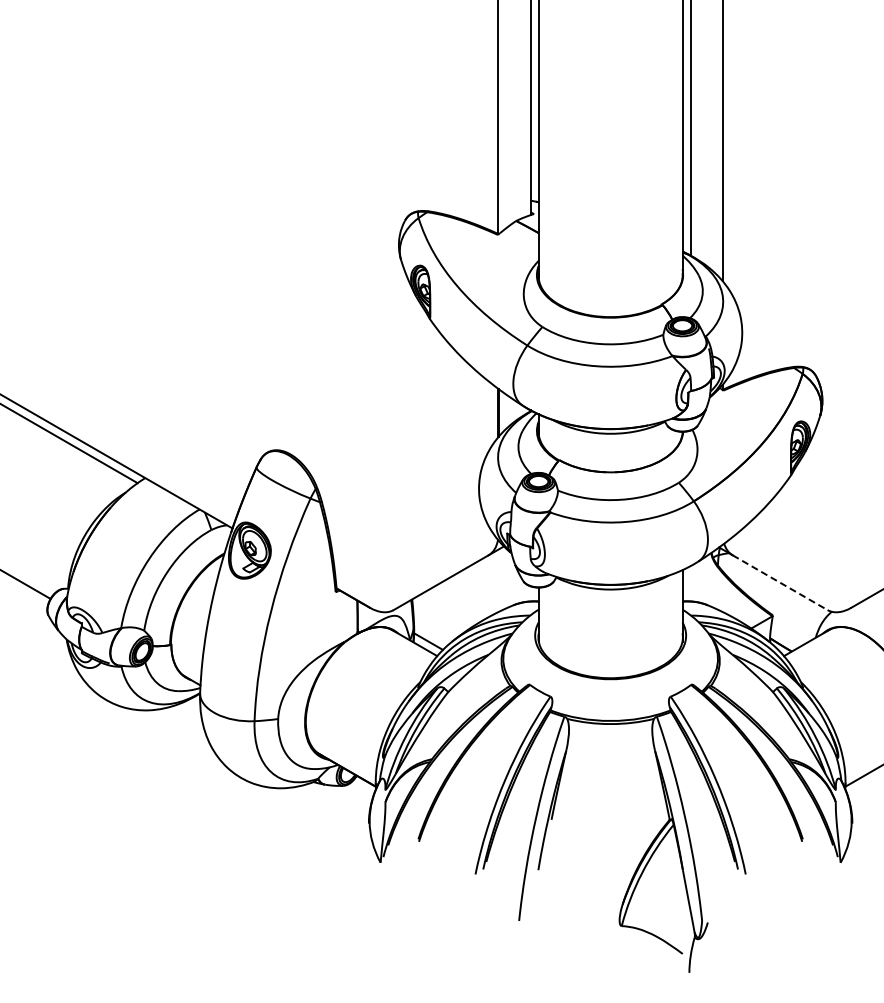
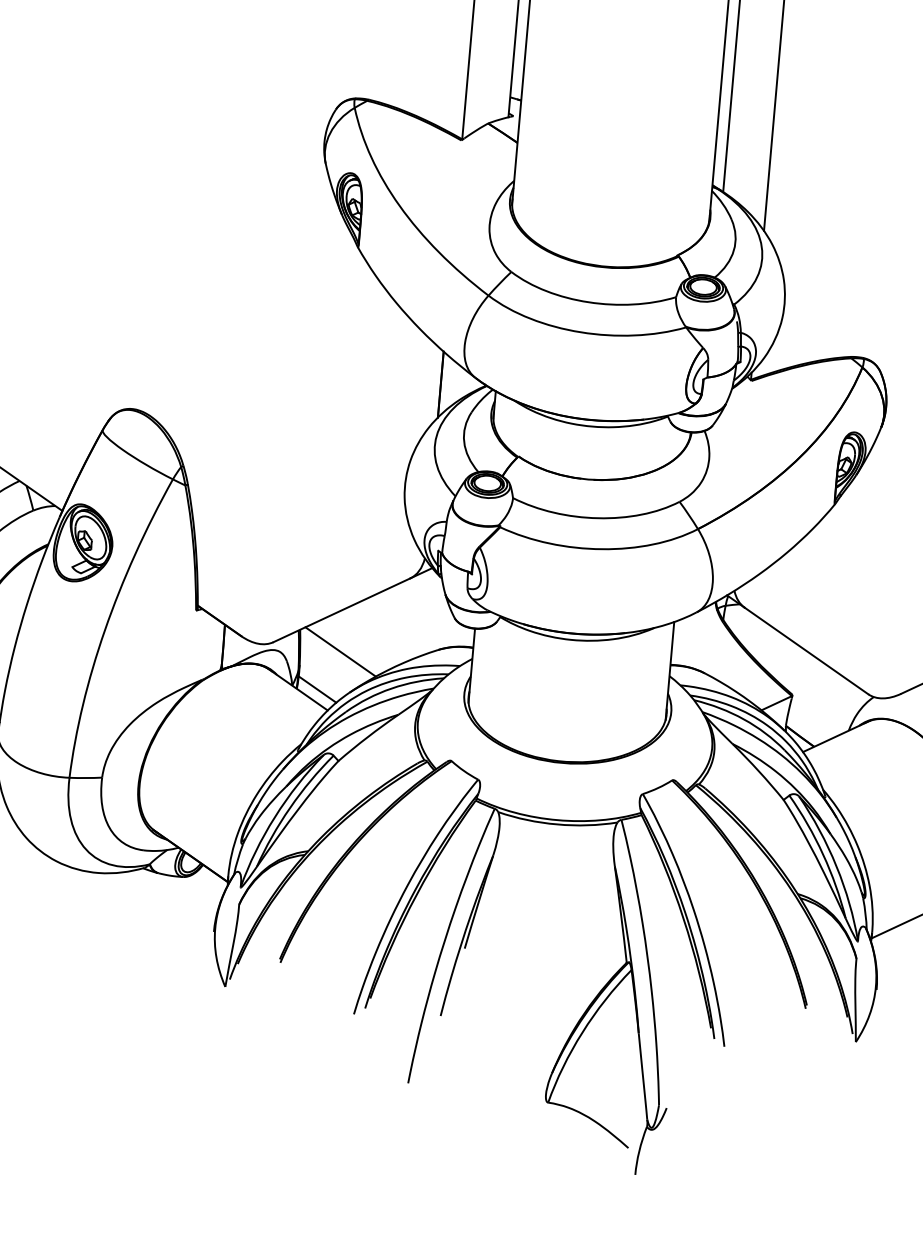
line: (780, 582) -> (807, 650), dashed -> solid
line: (442, 612) -> (340, 651), added

